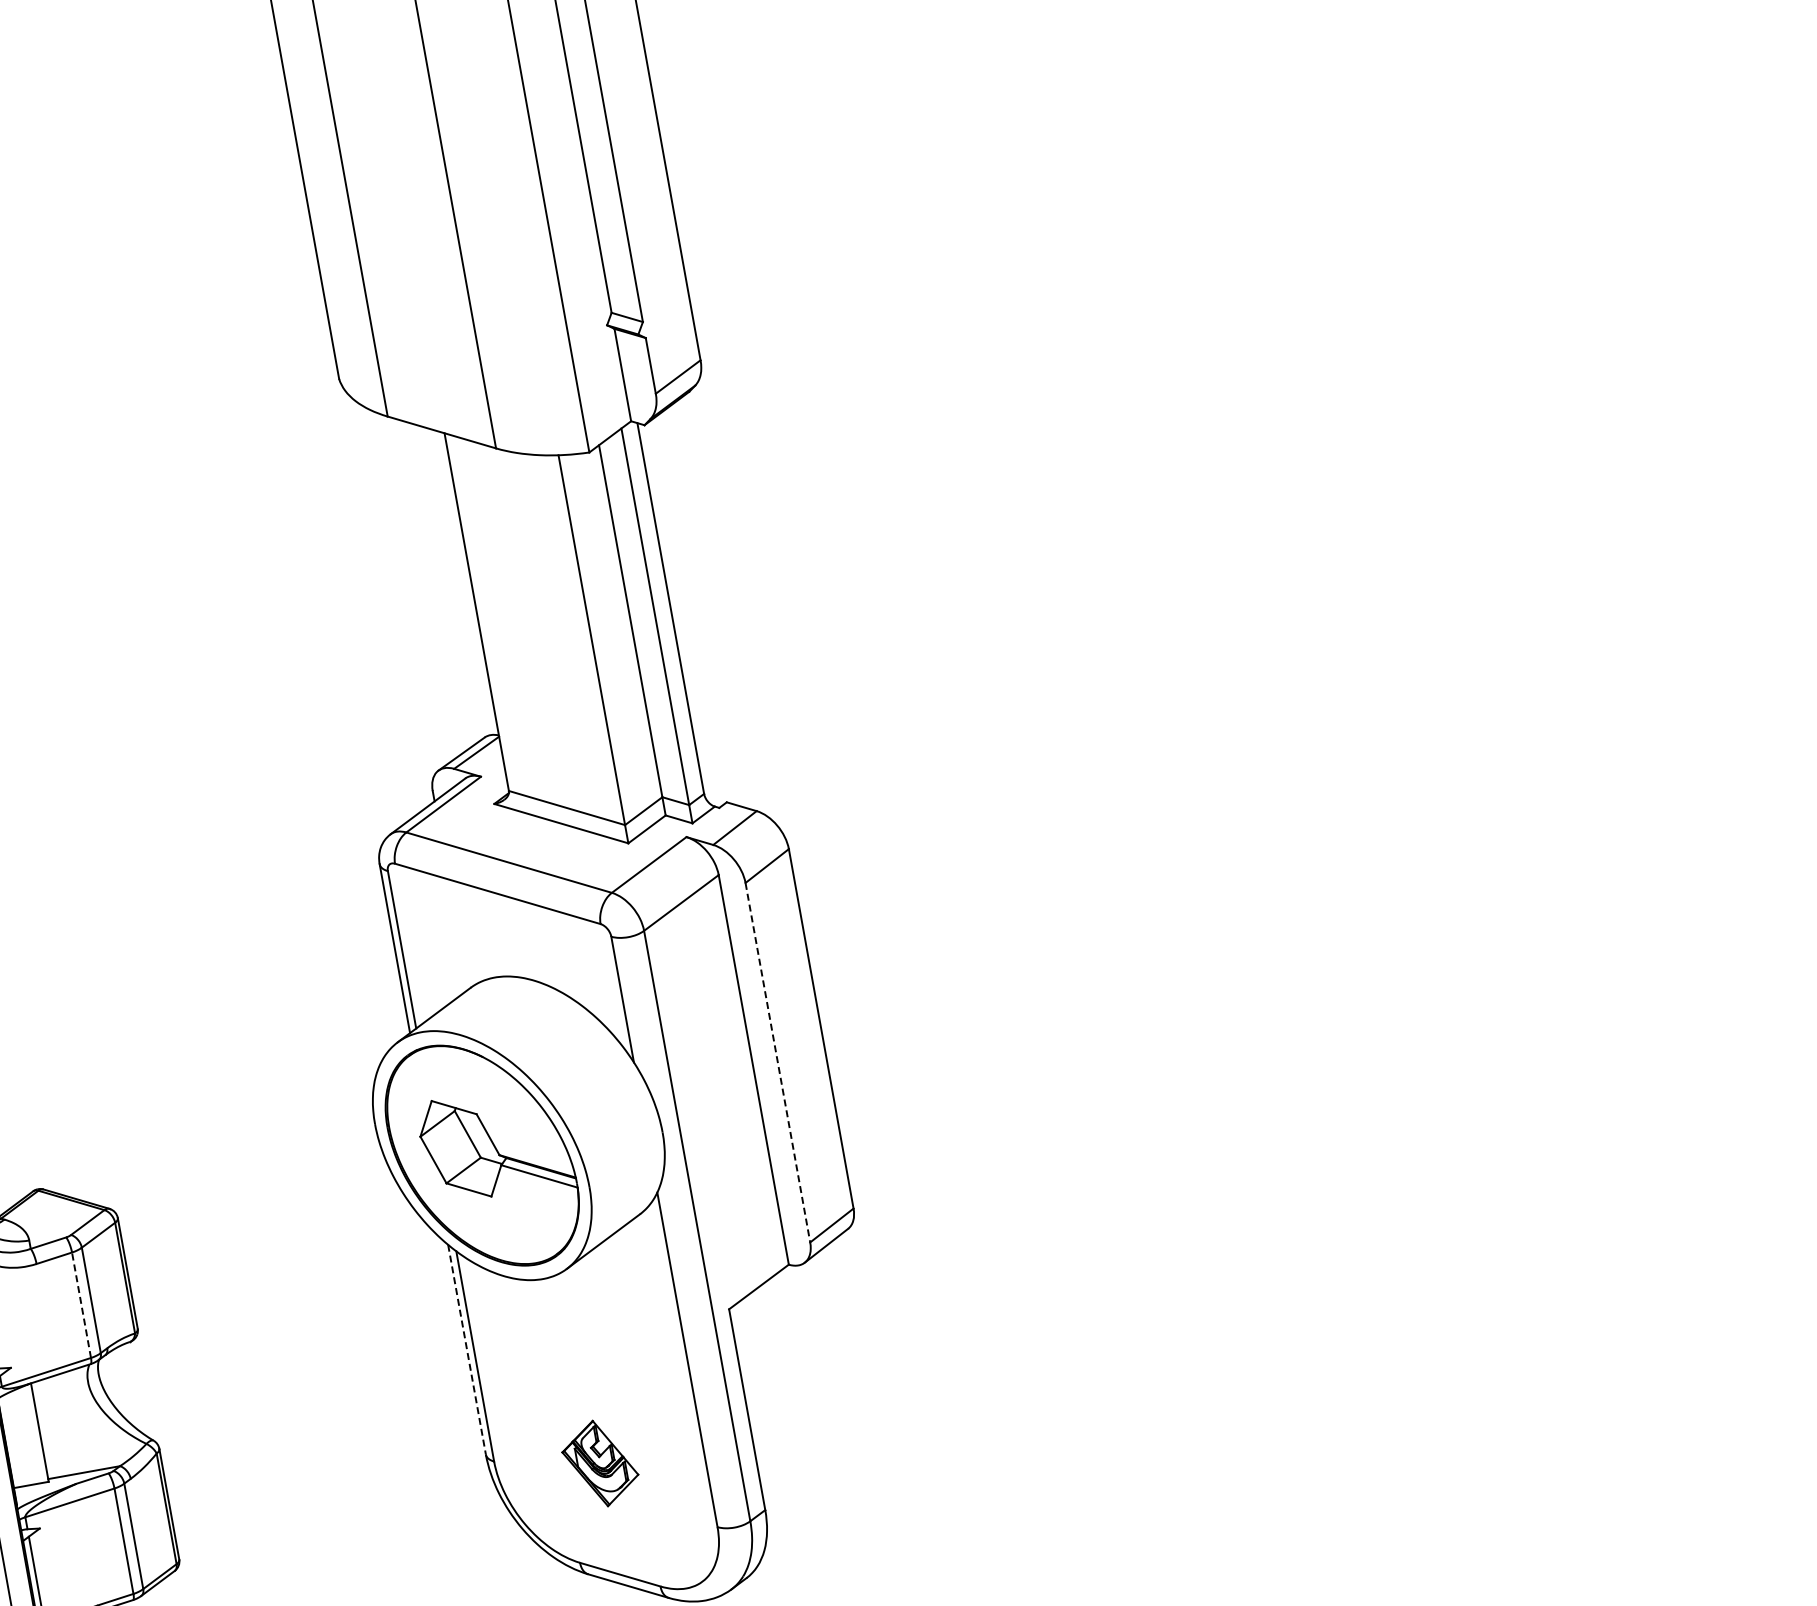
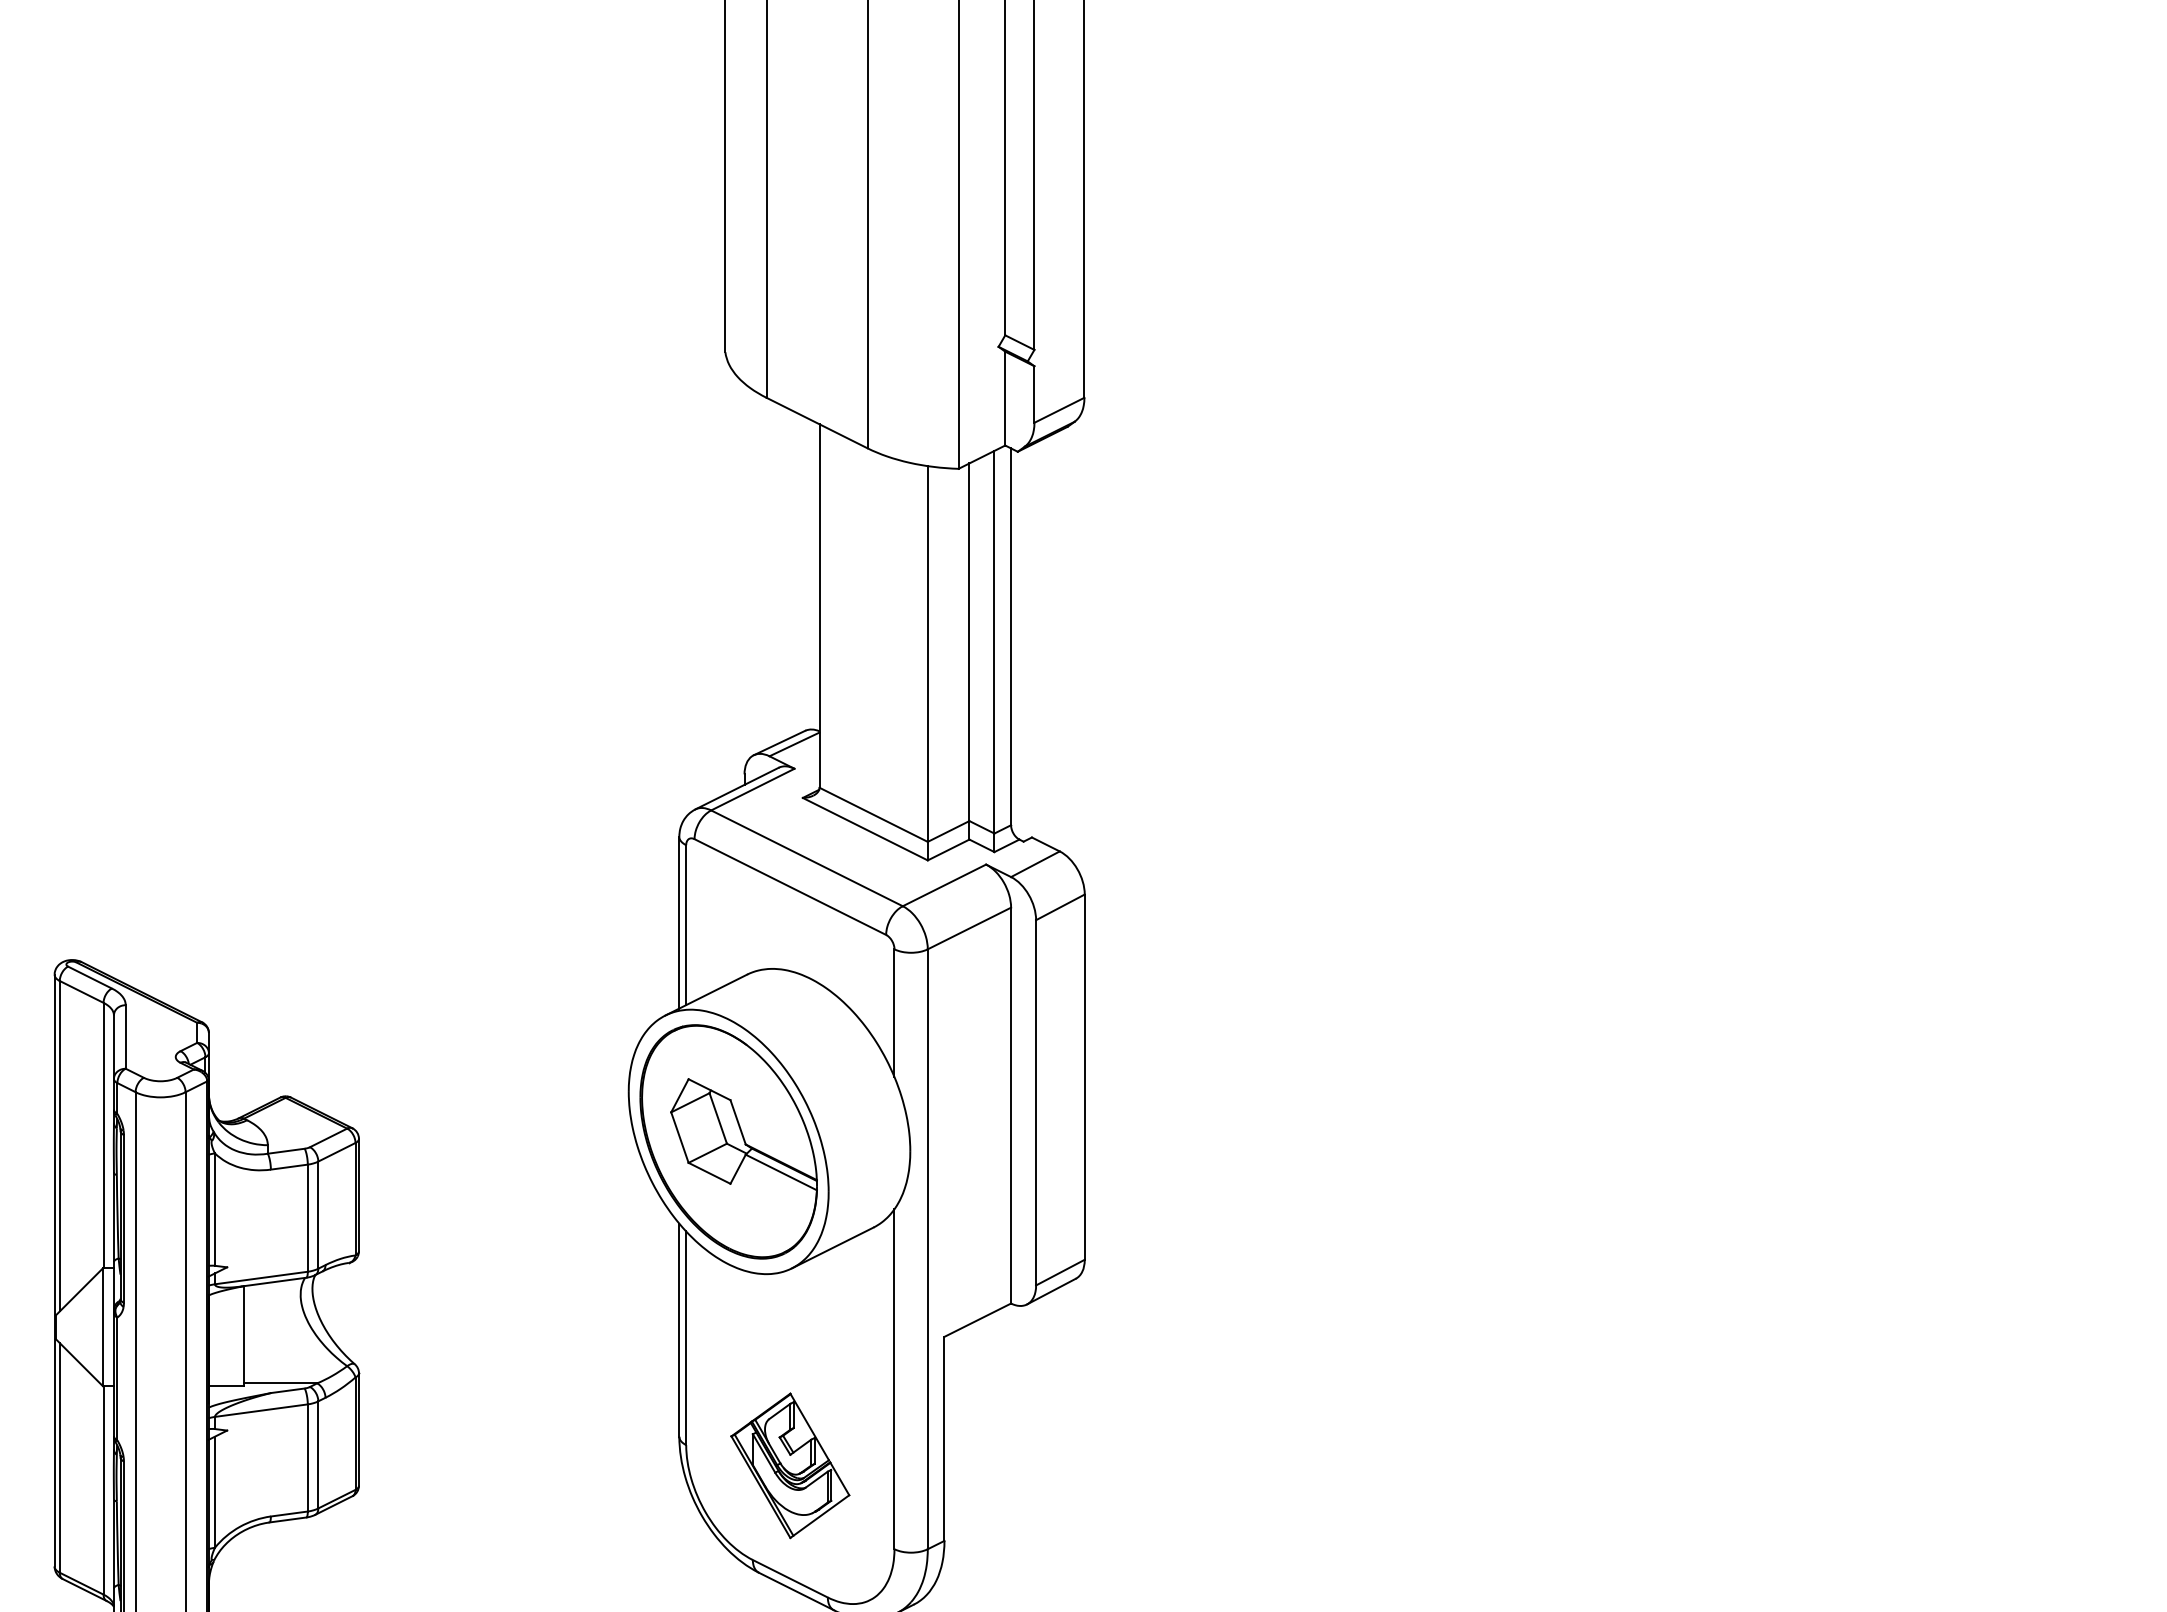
line: (778, 1062) -> (1036, 1102), dashed -> solid
line: (81, 1305) -> (307, 1218), dashed -> solid
line: (467, 1349) -> (679, 1330), dashed -> solid
part: (600, 1463) -> (790, 1465), size x1.67

